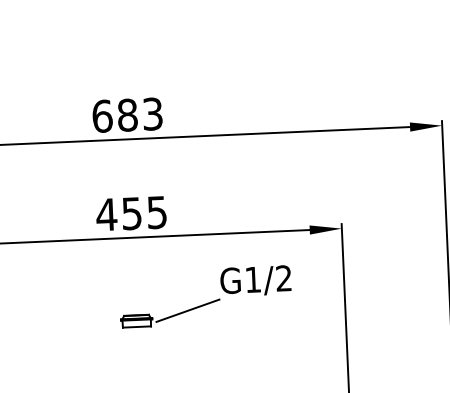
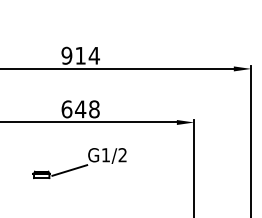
text: (127, 114) -> (80, 55), 683 -> 914
text: (131, 213) -> (80, 109), 455 -> 648
part: (205, 297) -> (79, 163), moved

